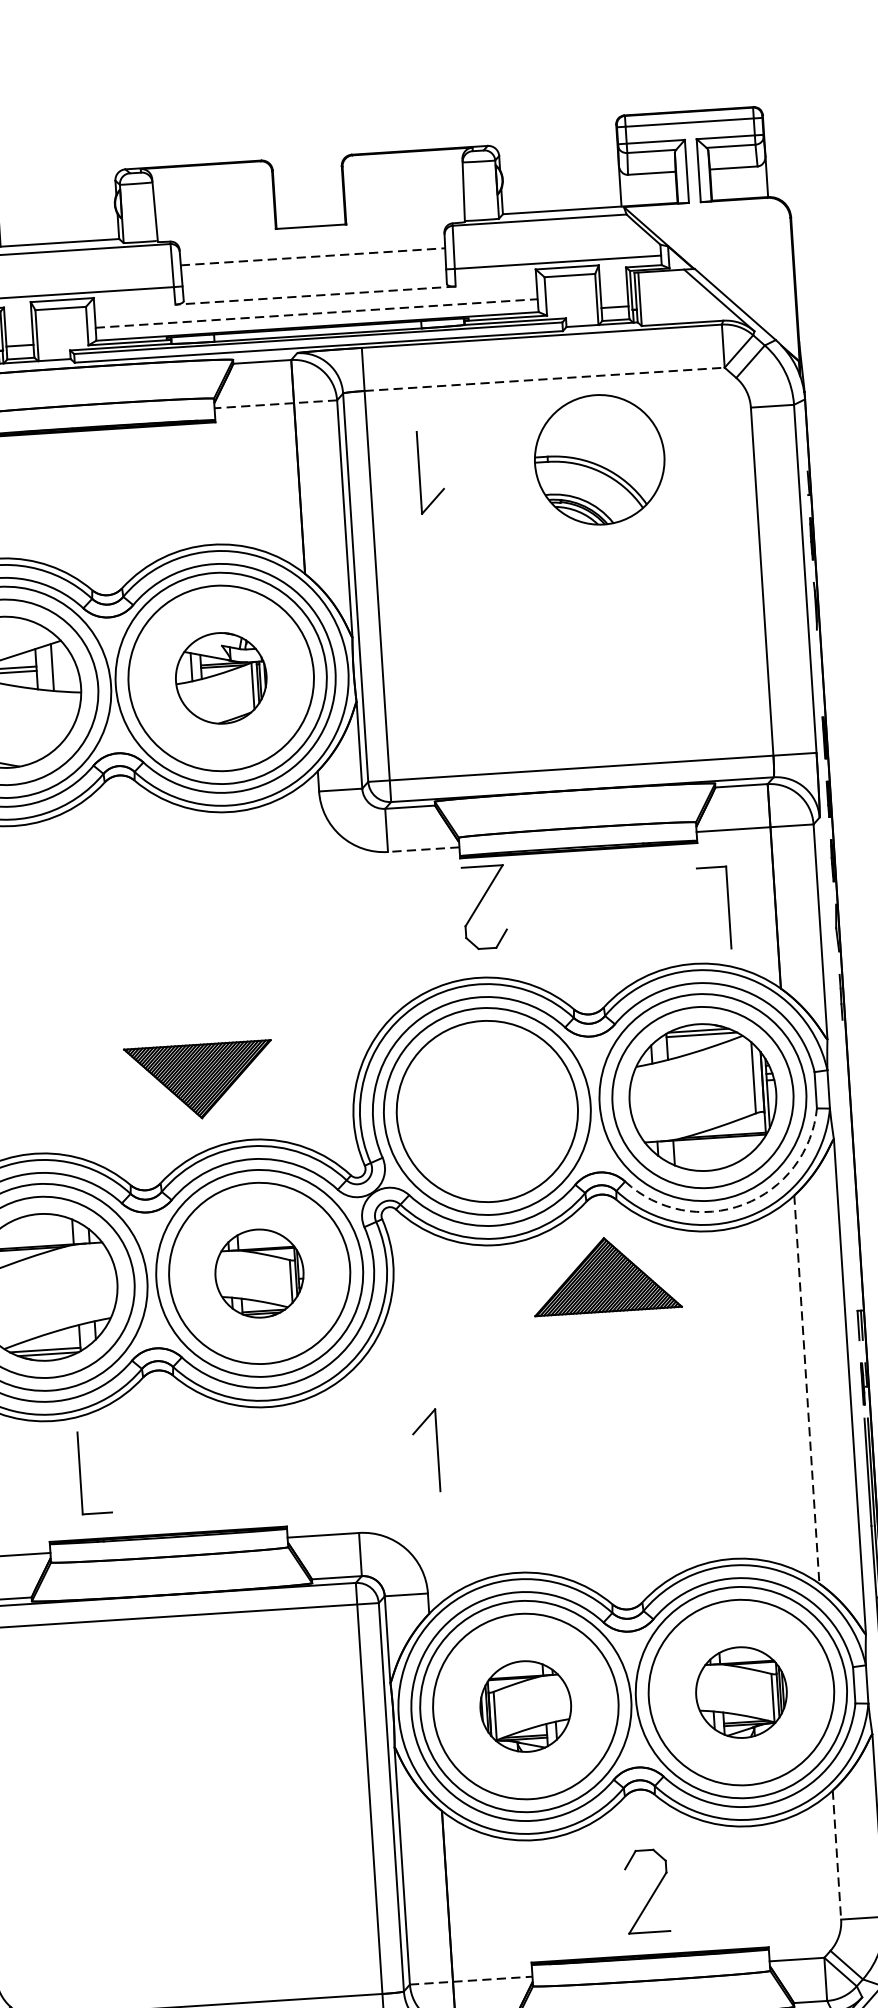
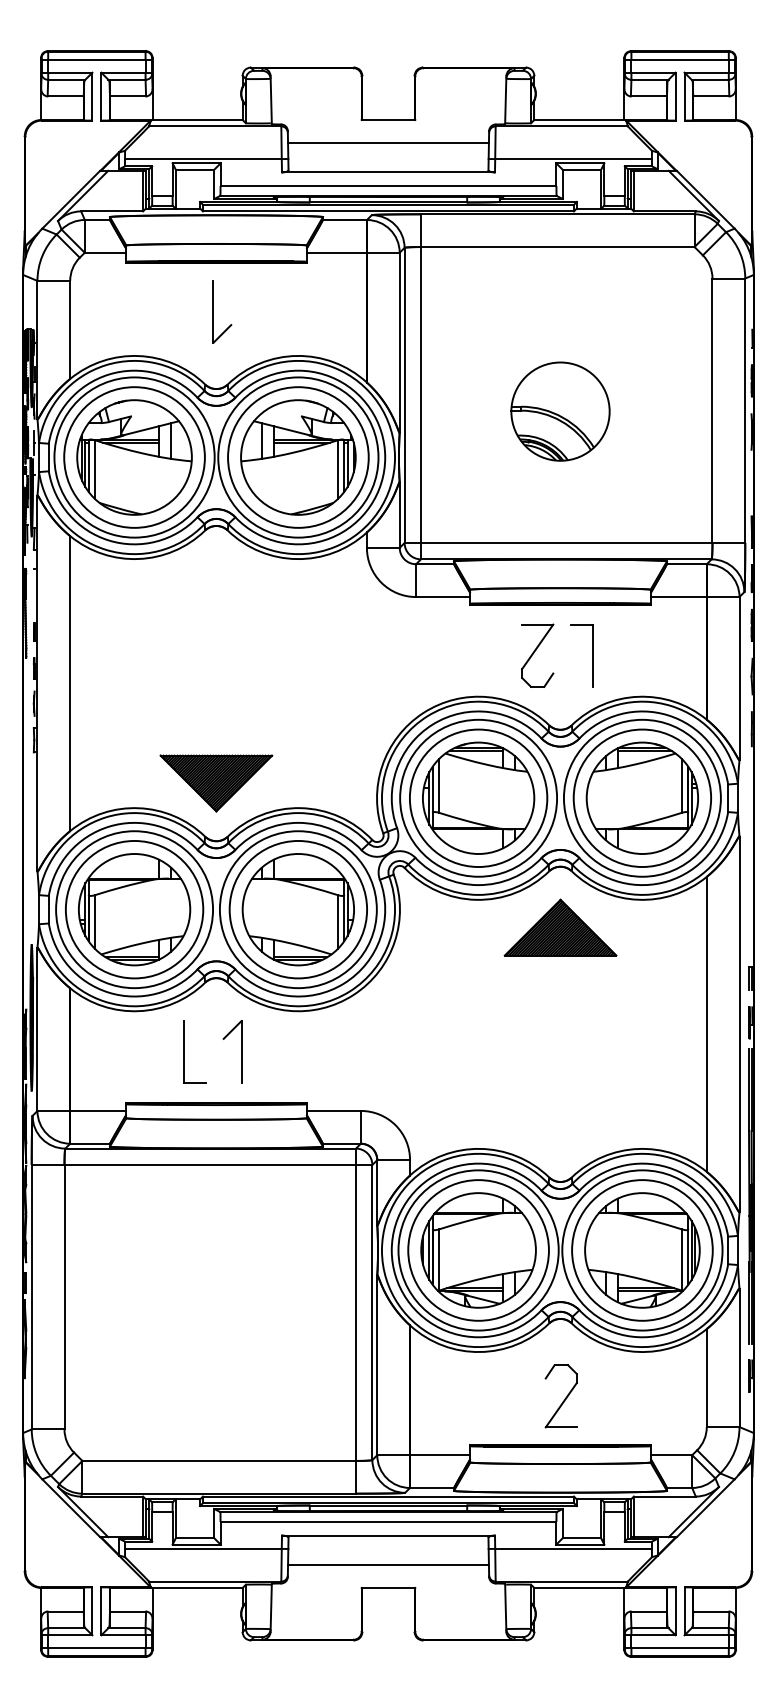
line: (312, 256) -> (388, 142), dashed -> solid
line: (315, 295) -> (388, 172), dashed -> solid
line: (316, 314) -> (388, 186), dashed -> solid
line: (544, 379) -> (557, 247), dashed -> solid
line: (276, 403) -> (353, 252), dashed -> solid
part: (599, 459) -> (560, 411), moved
part: (419, 472) -> (213, 311), moved
part: (221, 678) -> (298, 457), size x1.67
line: (422, 850) -> (442, 597), dashed -> solid
part: (484, 907) -> (537, 655), moved
part: (727, 907) -> (592, 655), moved
part: (199, 1081) -> (216, 783), moved
part: (487, 1110) -> (478, 797), added
arc: (744, 1204) -> (668, 881), dashed -> solid
part: (258, 1273) -> (297, 909), size x1.67
line: (806, 1389) -> (706, 1024), dashed -> solid
part: (437, 1449) -> (241, 1051), moved
part: (81, 1472) -> (184, 1051), moved
part: (741, 1692) -> (642, 1250), size x1.67
part: (525, 1706) -> (478, 1250), size x1.67
line: (836, 1855) -> (706, 1378), dashed -> solid
line: (470, 1981) -> (423, 1455), dashed -> solid

